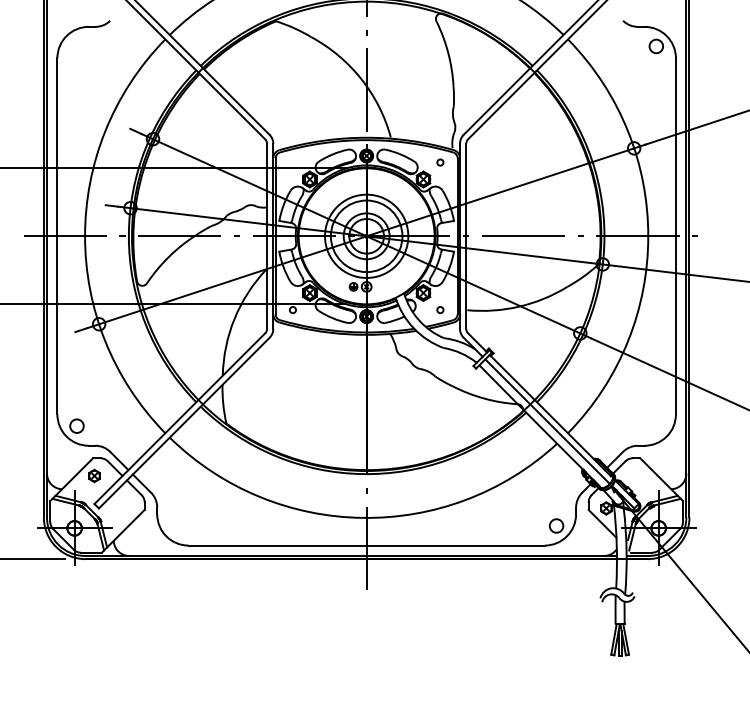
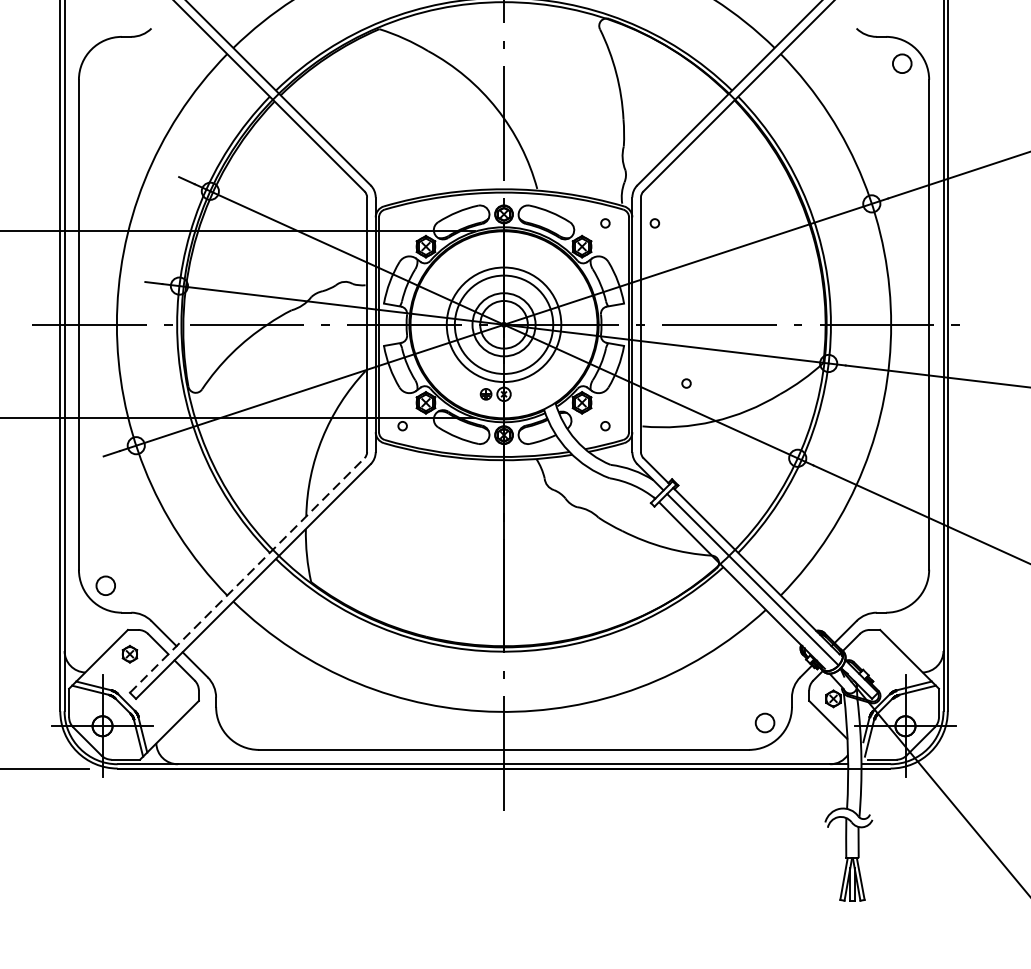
circle: (476, 162) -> (655, 223), added
circle: (499, 279) -> (686, 384), added
line: (179, 418) -> (246, 575), solid -> dashed

